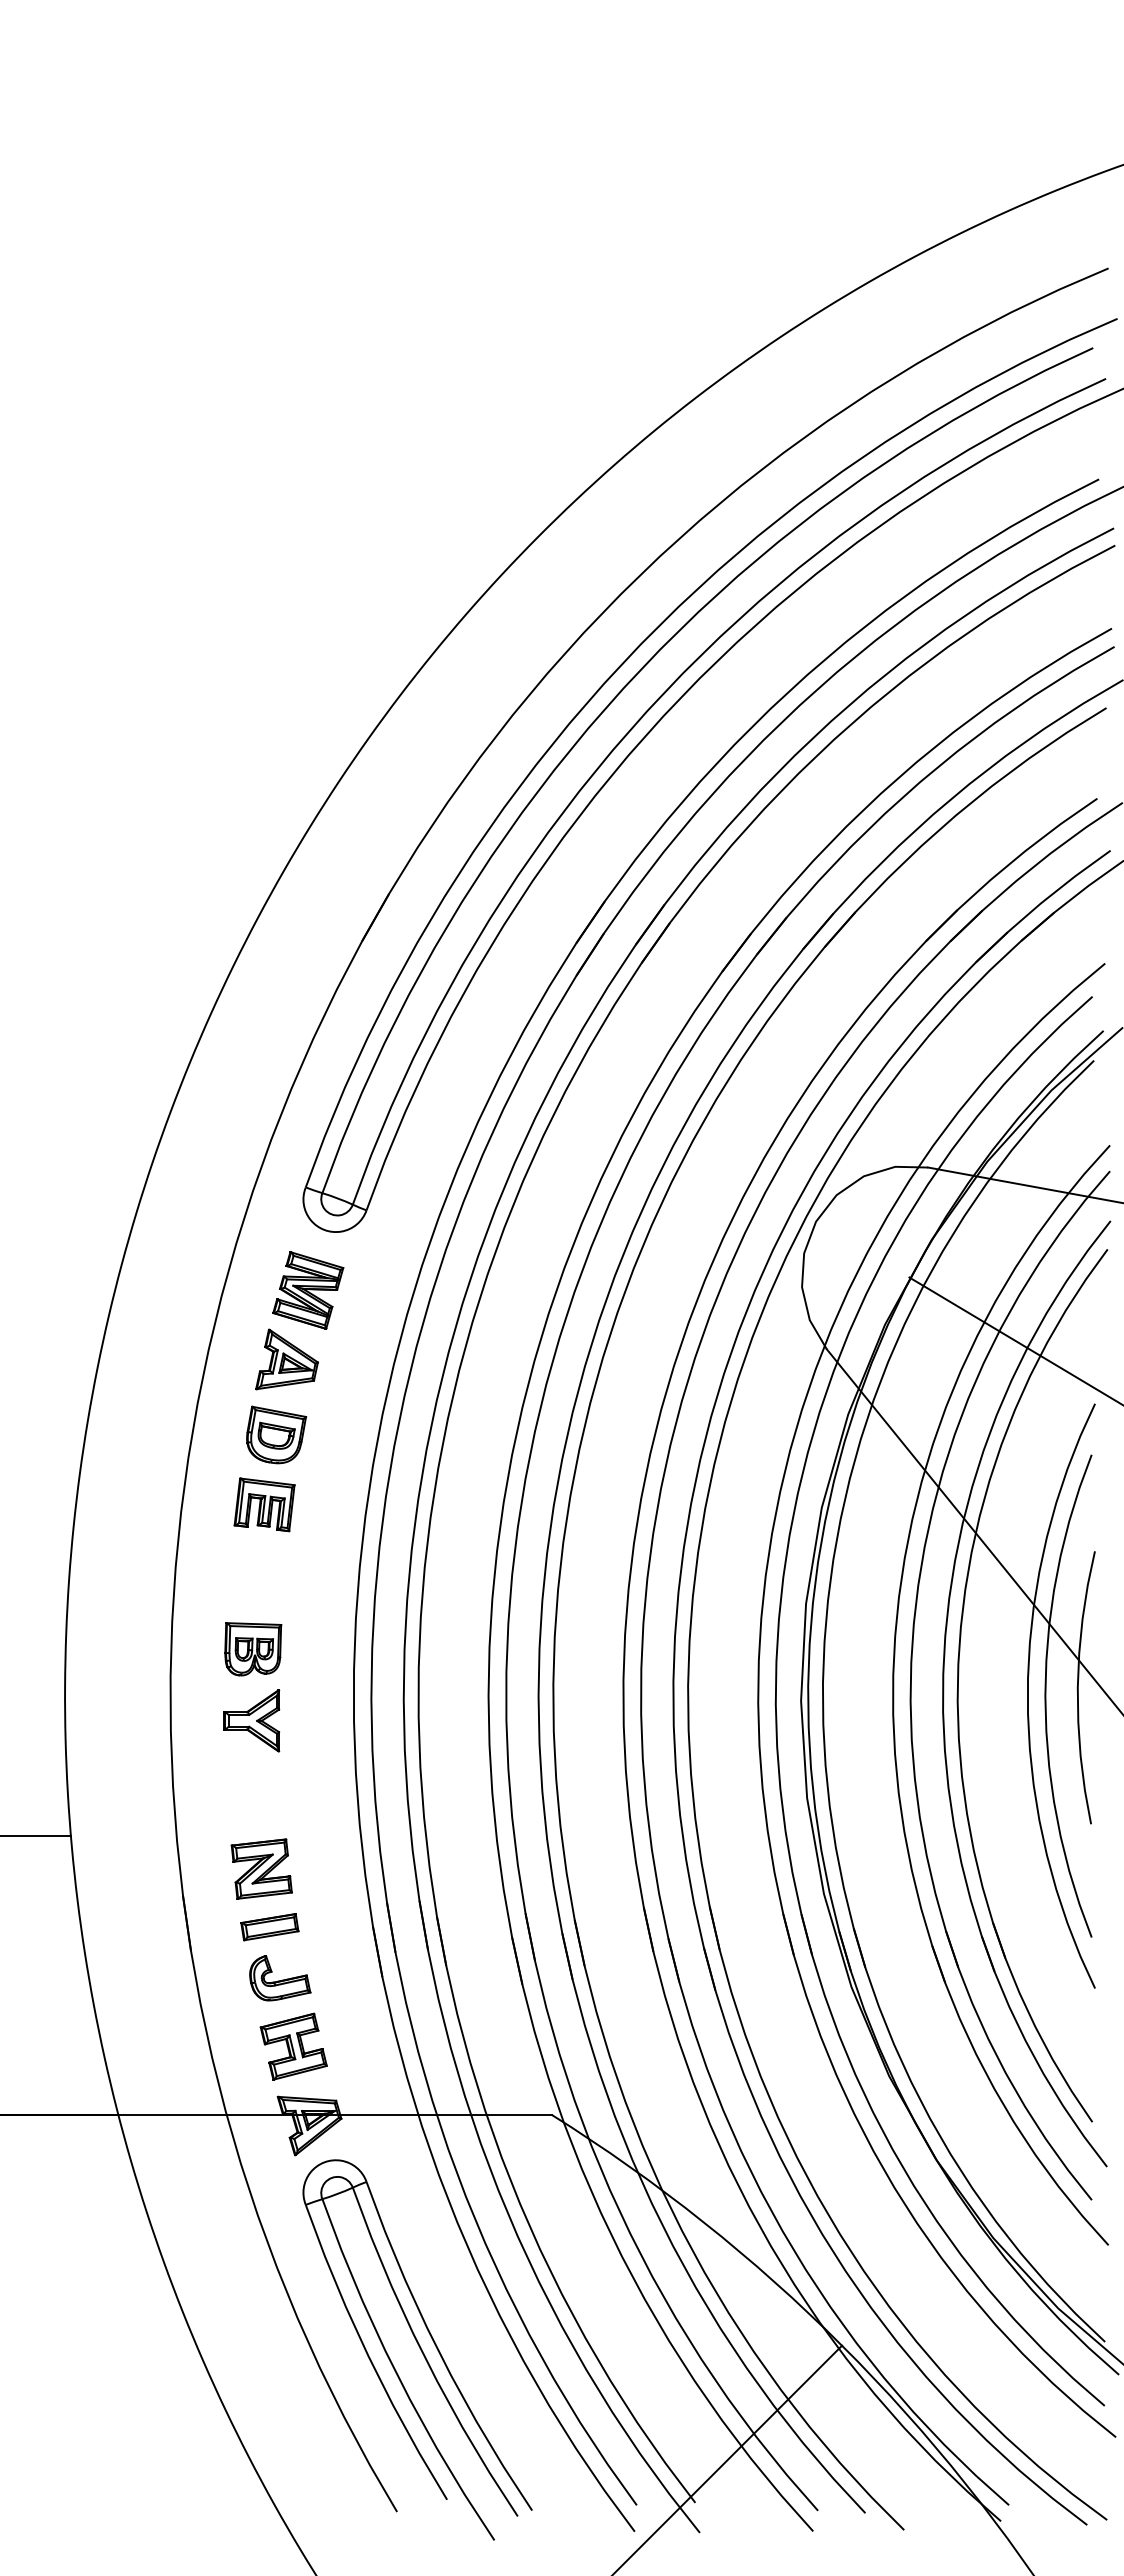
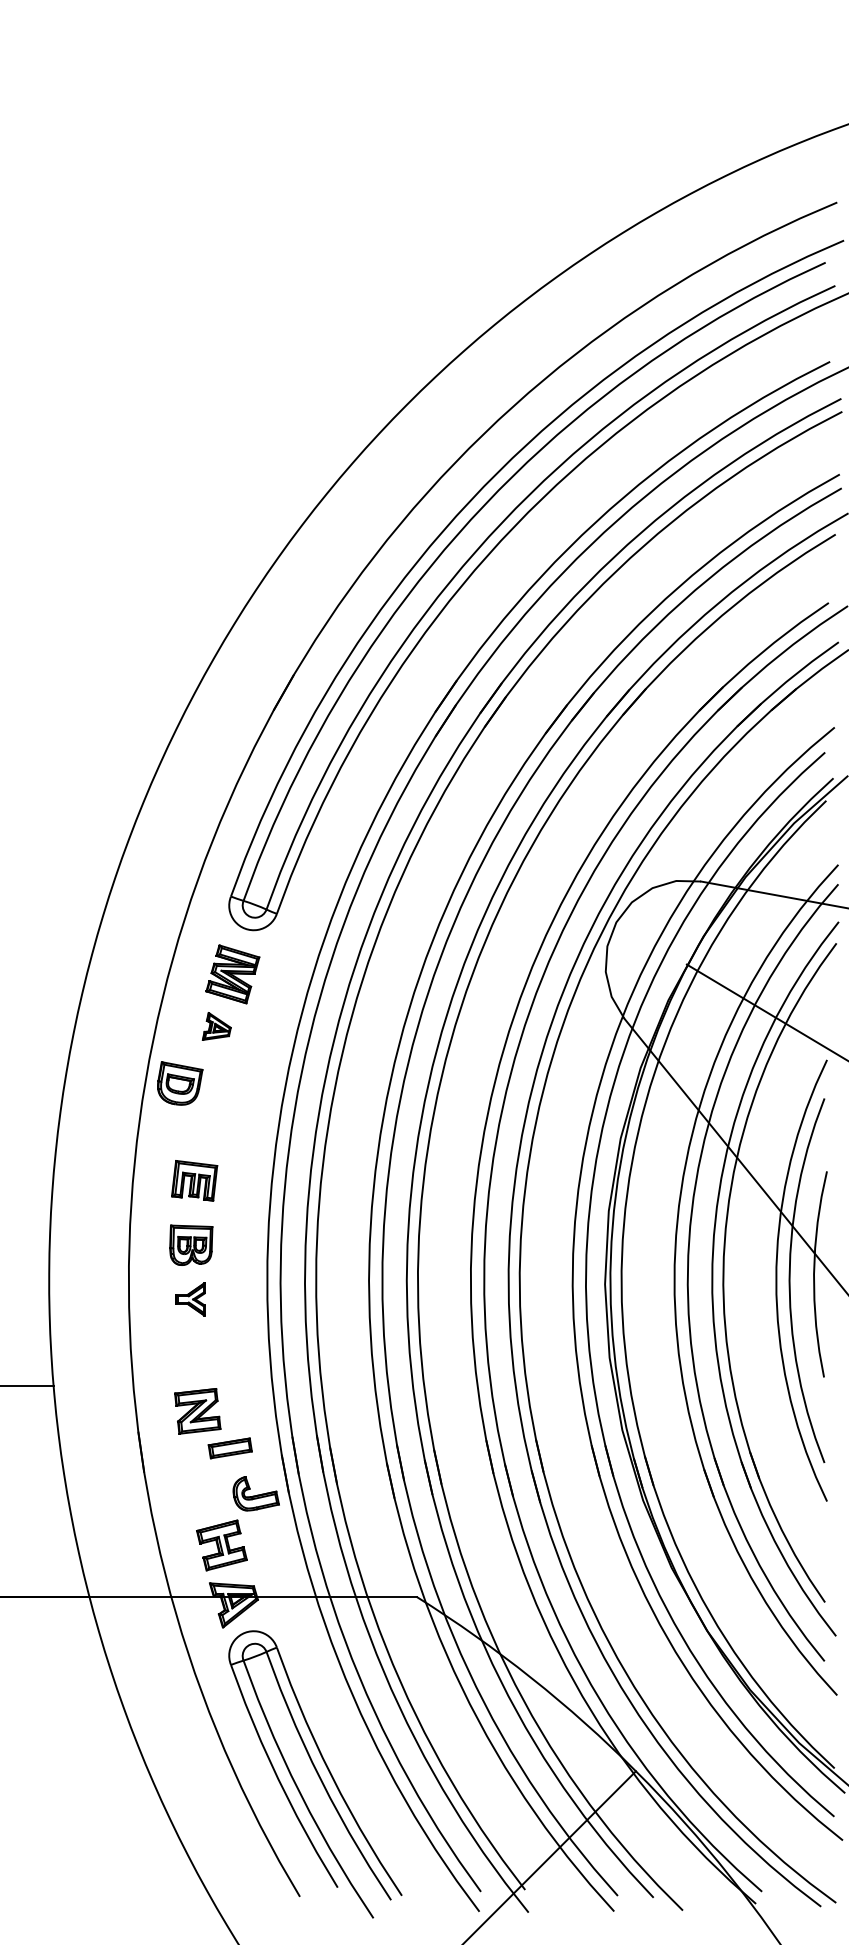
part: (286, 1359) -> (216, 1026), size x0.6
part: (276, 1434) -> (180, 1083), moved
part: (264, 1504) -> (194, 1180), moved
part: (251, 1720) -> (190, 1299), size x0.7
part: (269, 1927) -> (230, 1448), moved
part: (280, 1978) -> (256, 1493), moved

